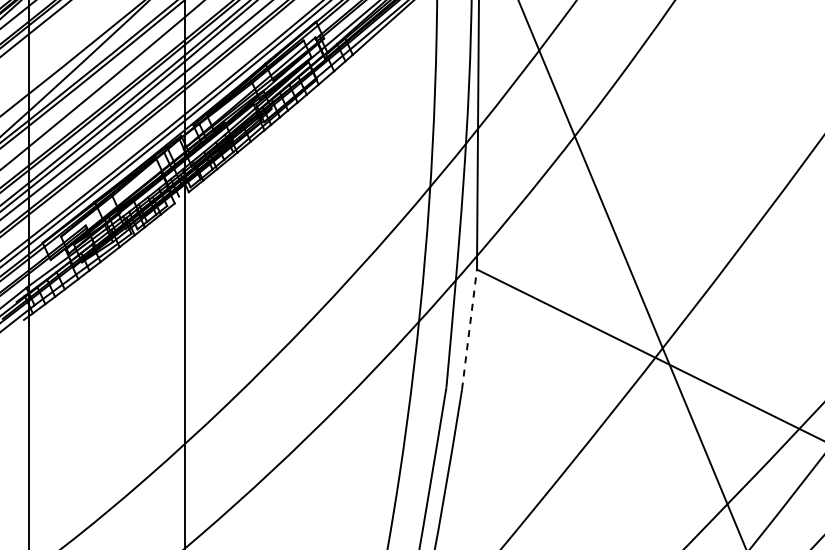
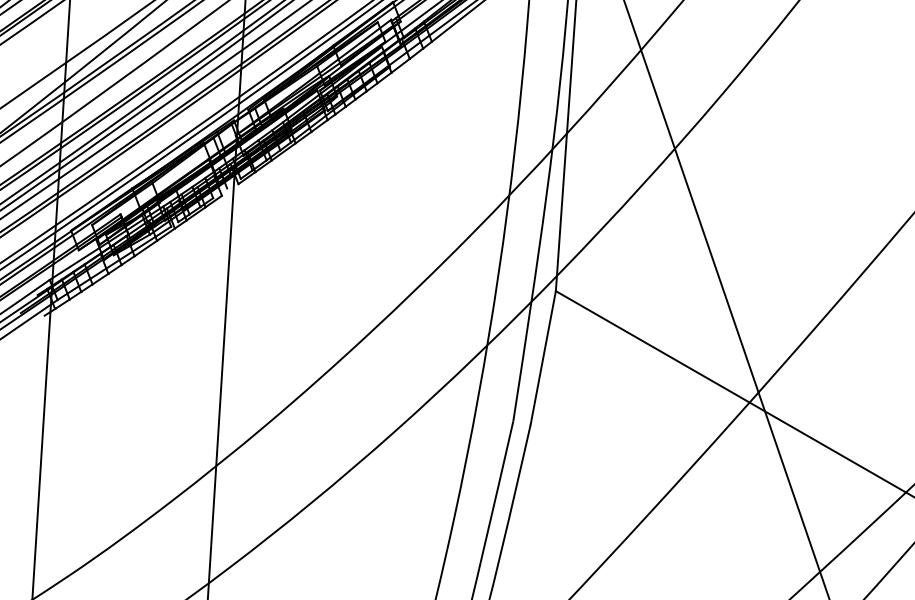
line: (469, 329) -> (543, 357), dashed -> solid

